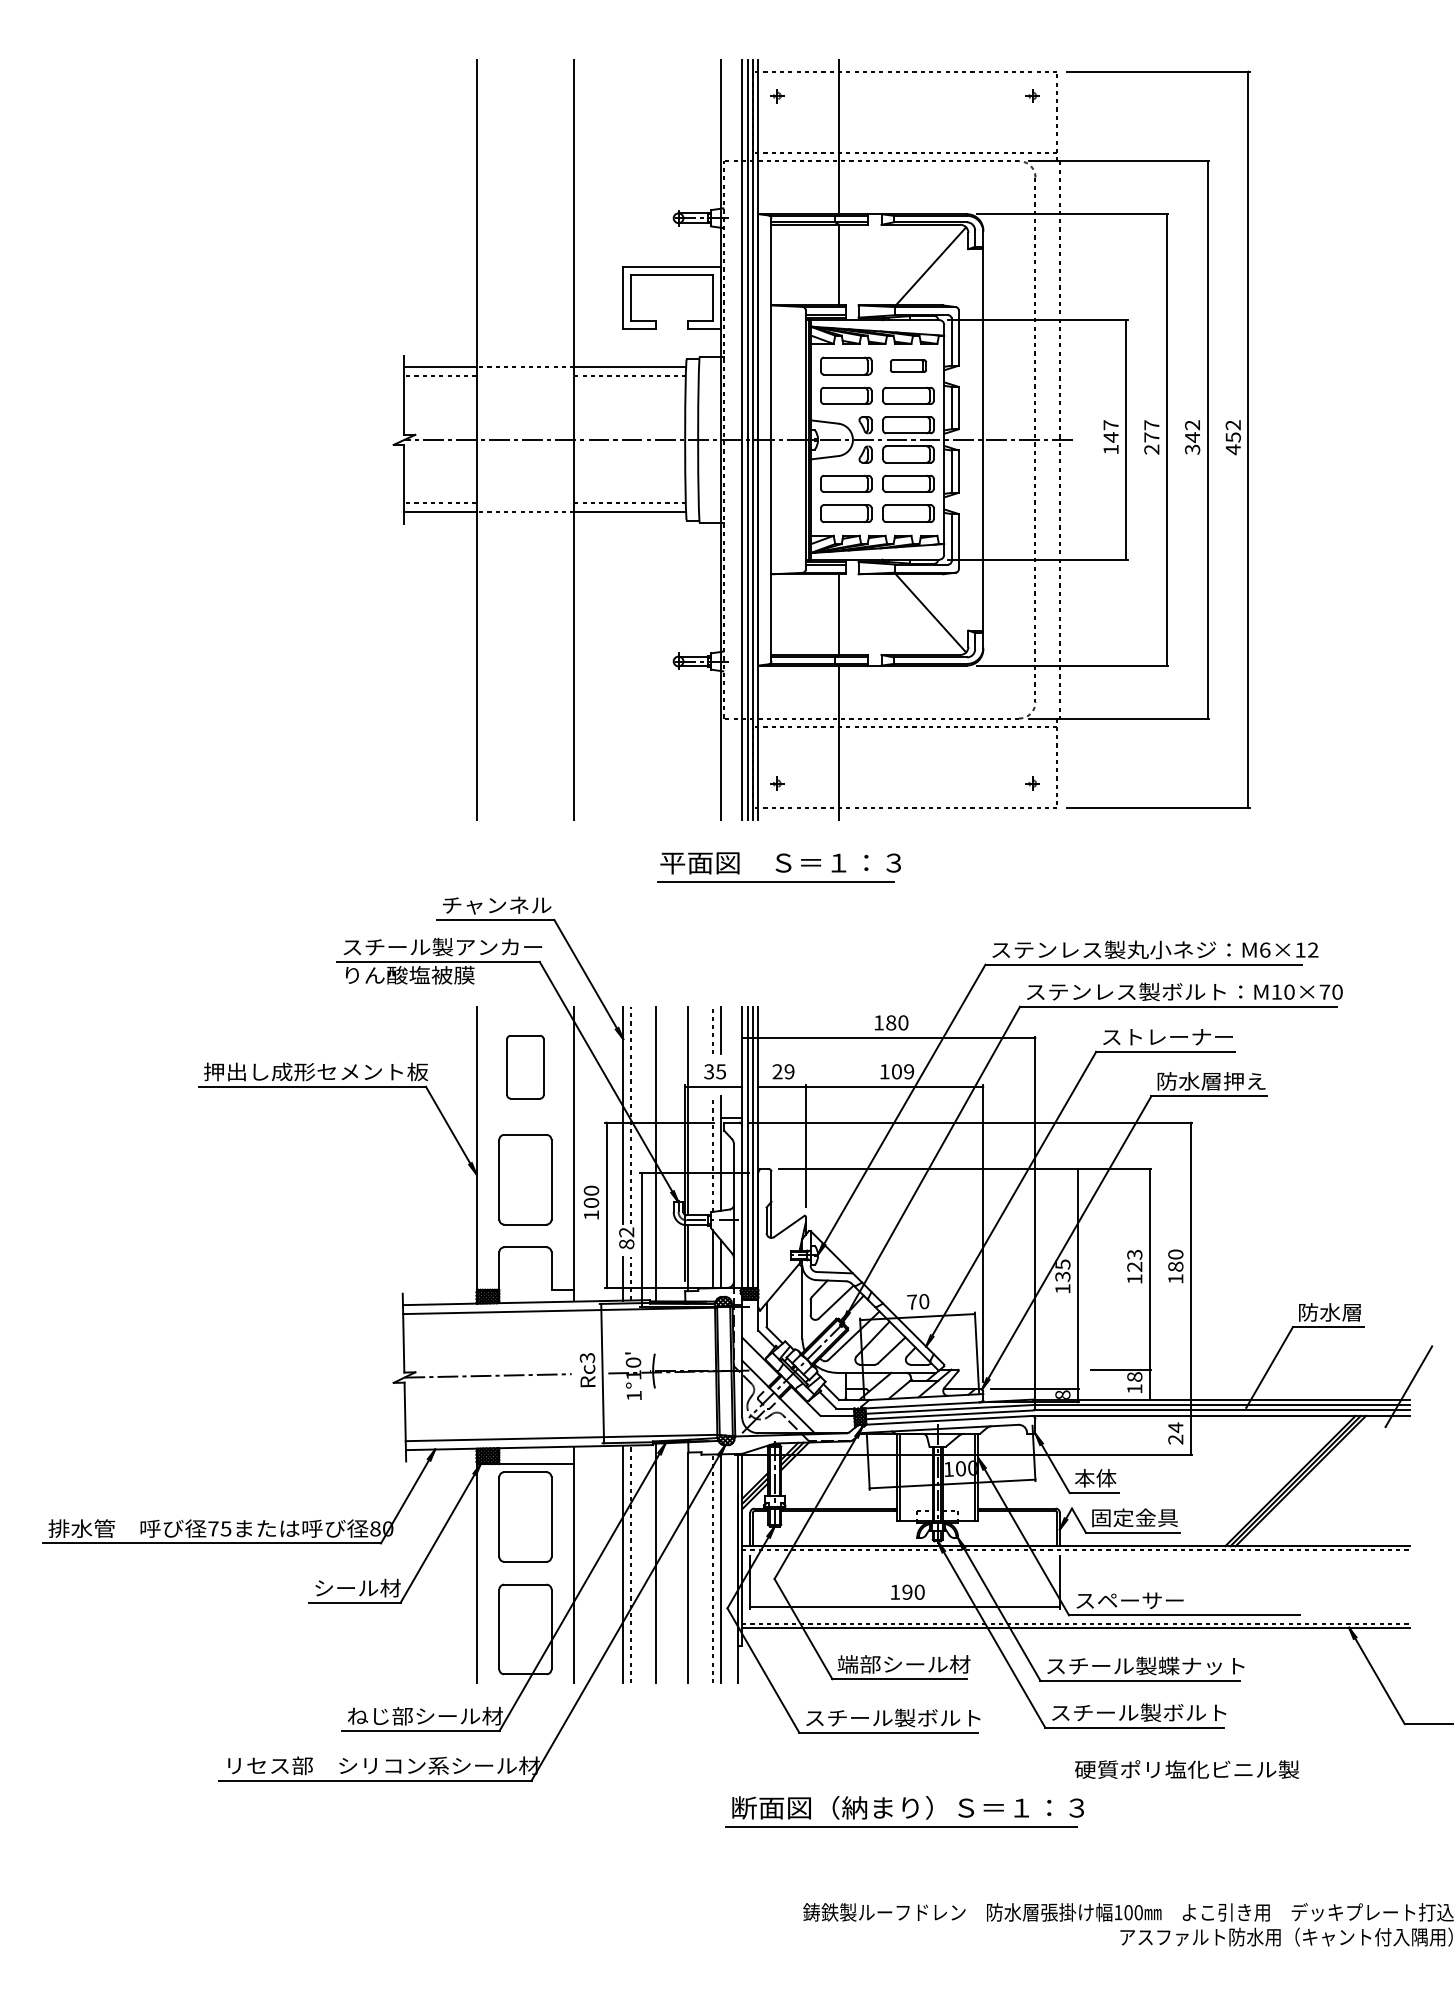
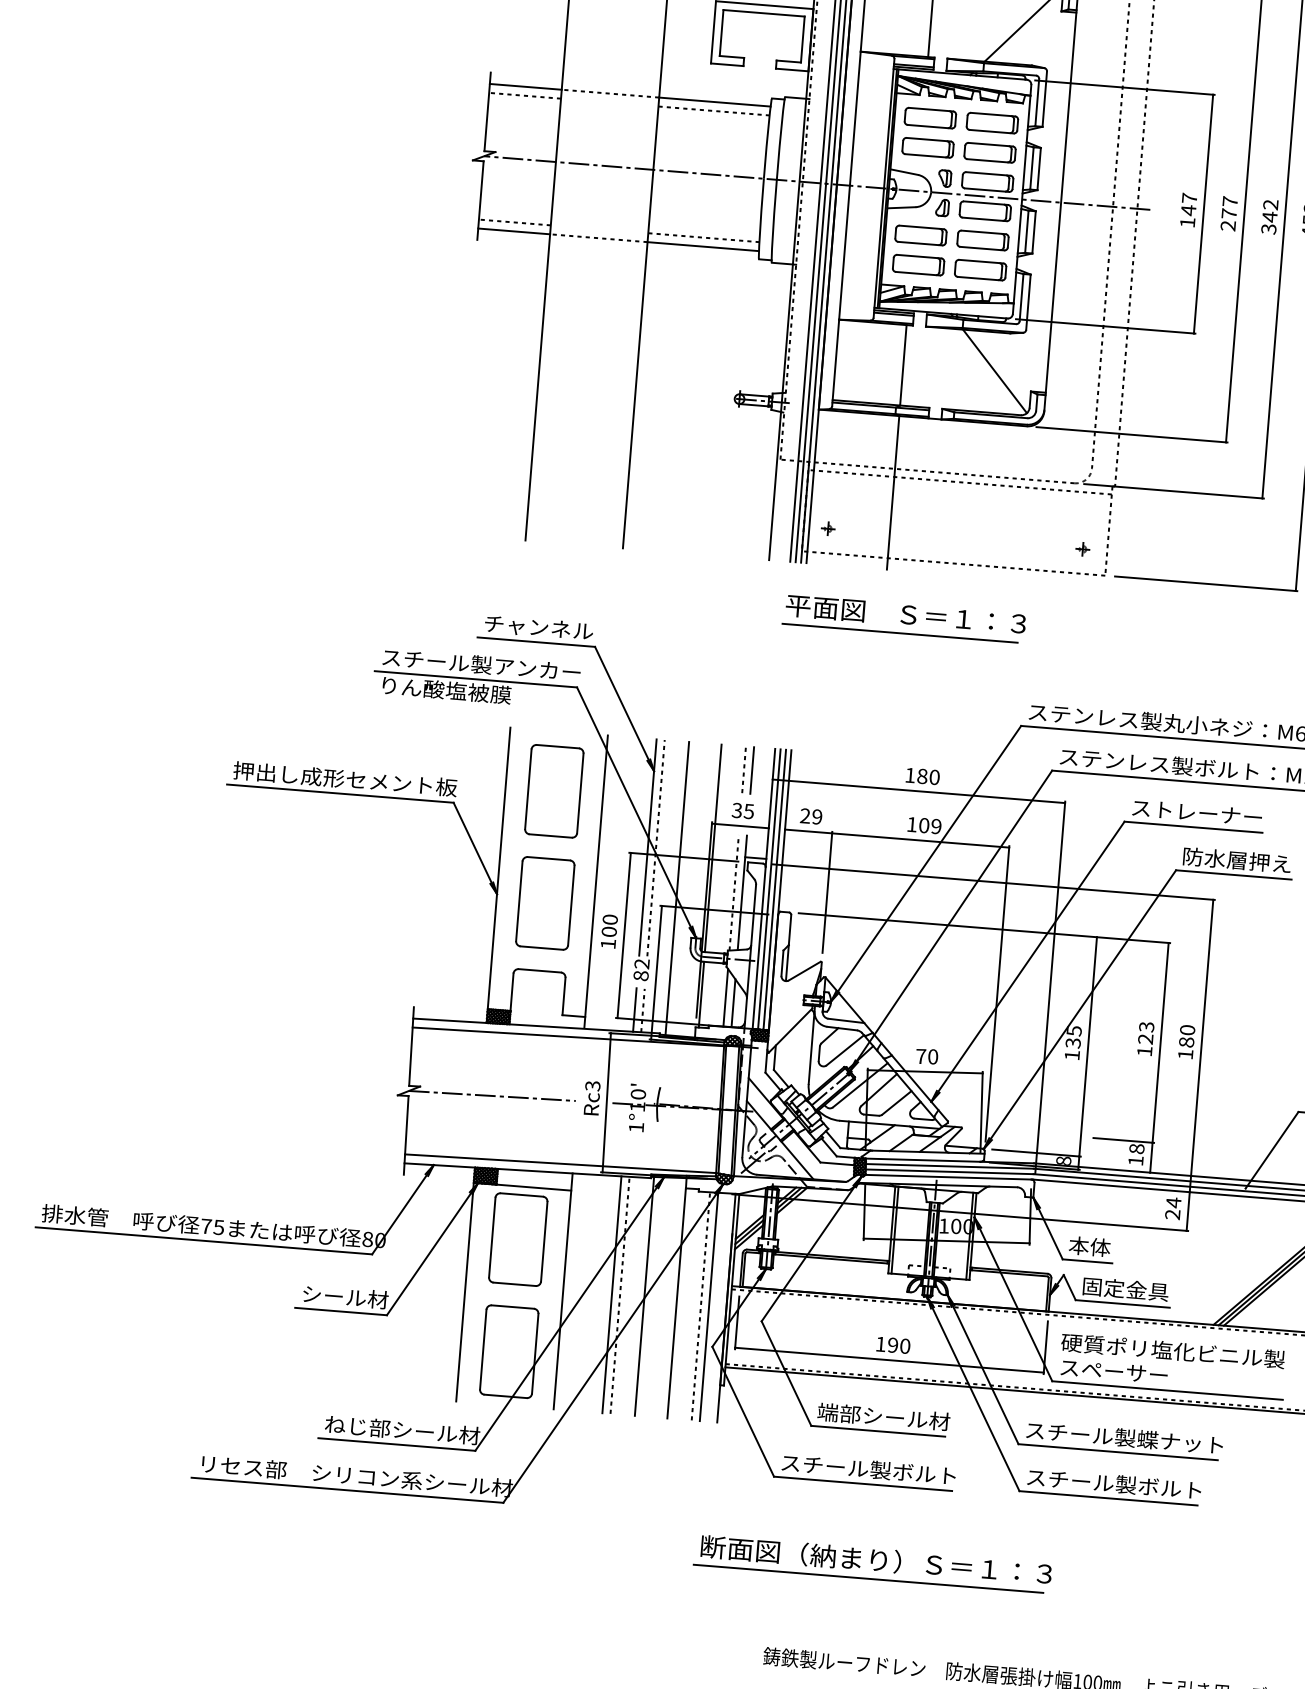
part: (908, 365) -> (992, 122), size x1.43
part: (778, 867) -> (903, 618), moved
part: (525, 1066) -> (554, 790), size x1.43
text: (1186, 1769) -> (1172, 1350), moved

